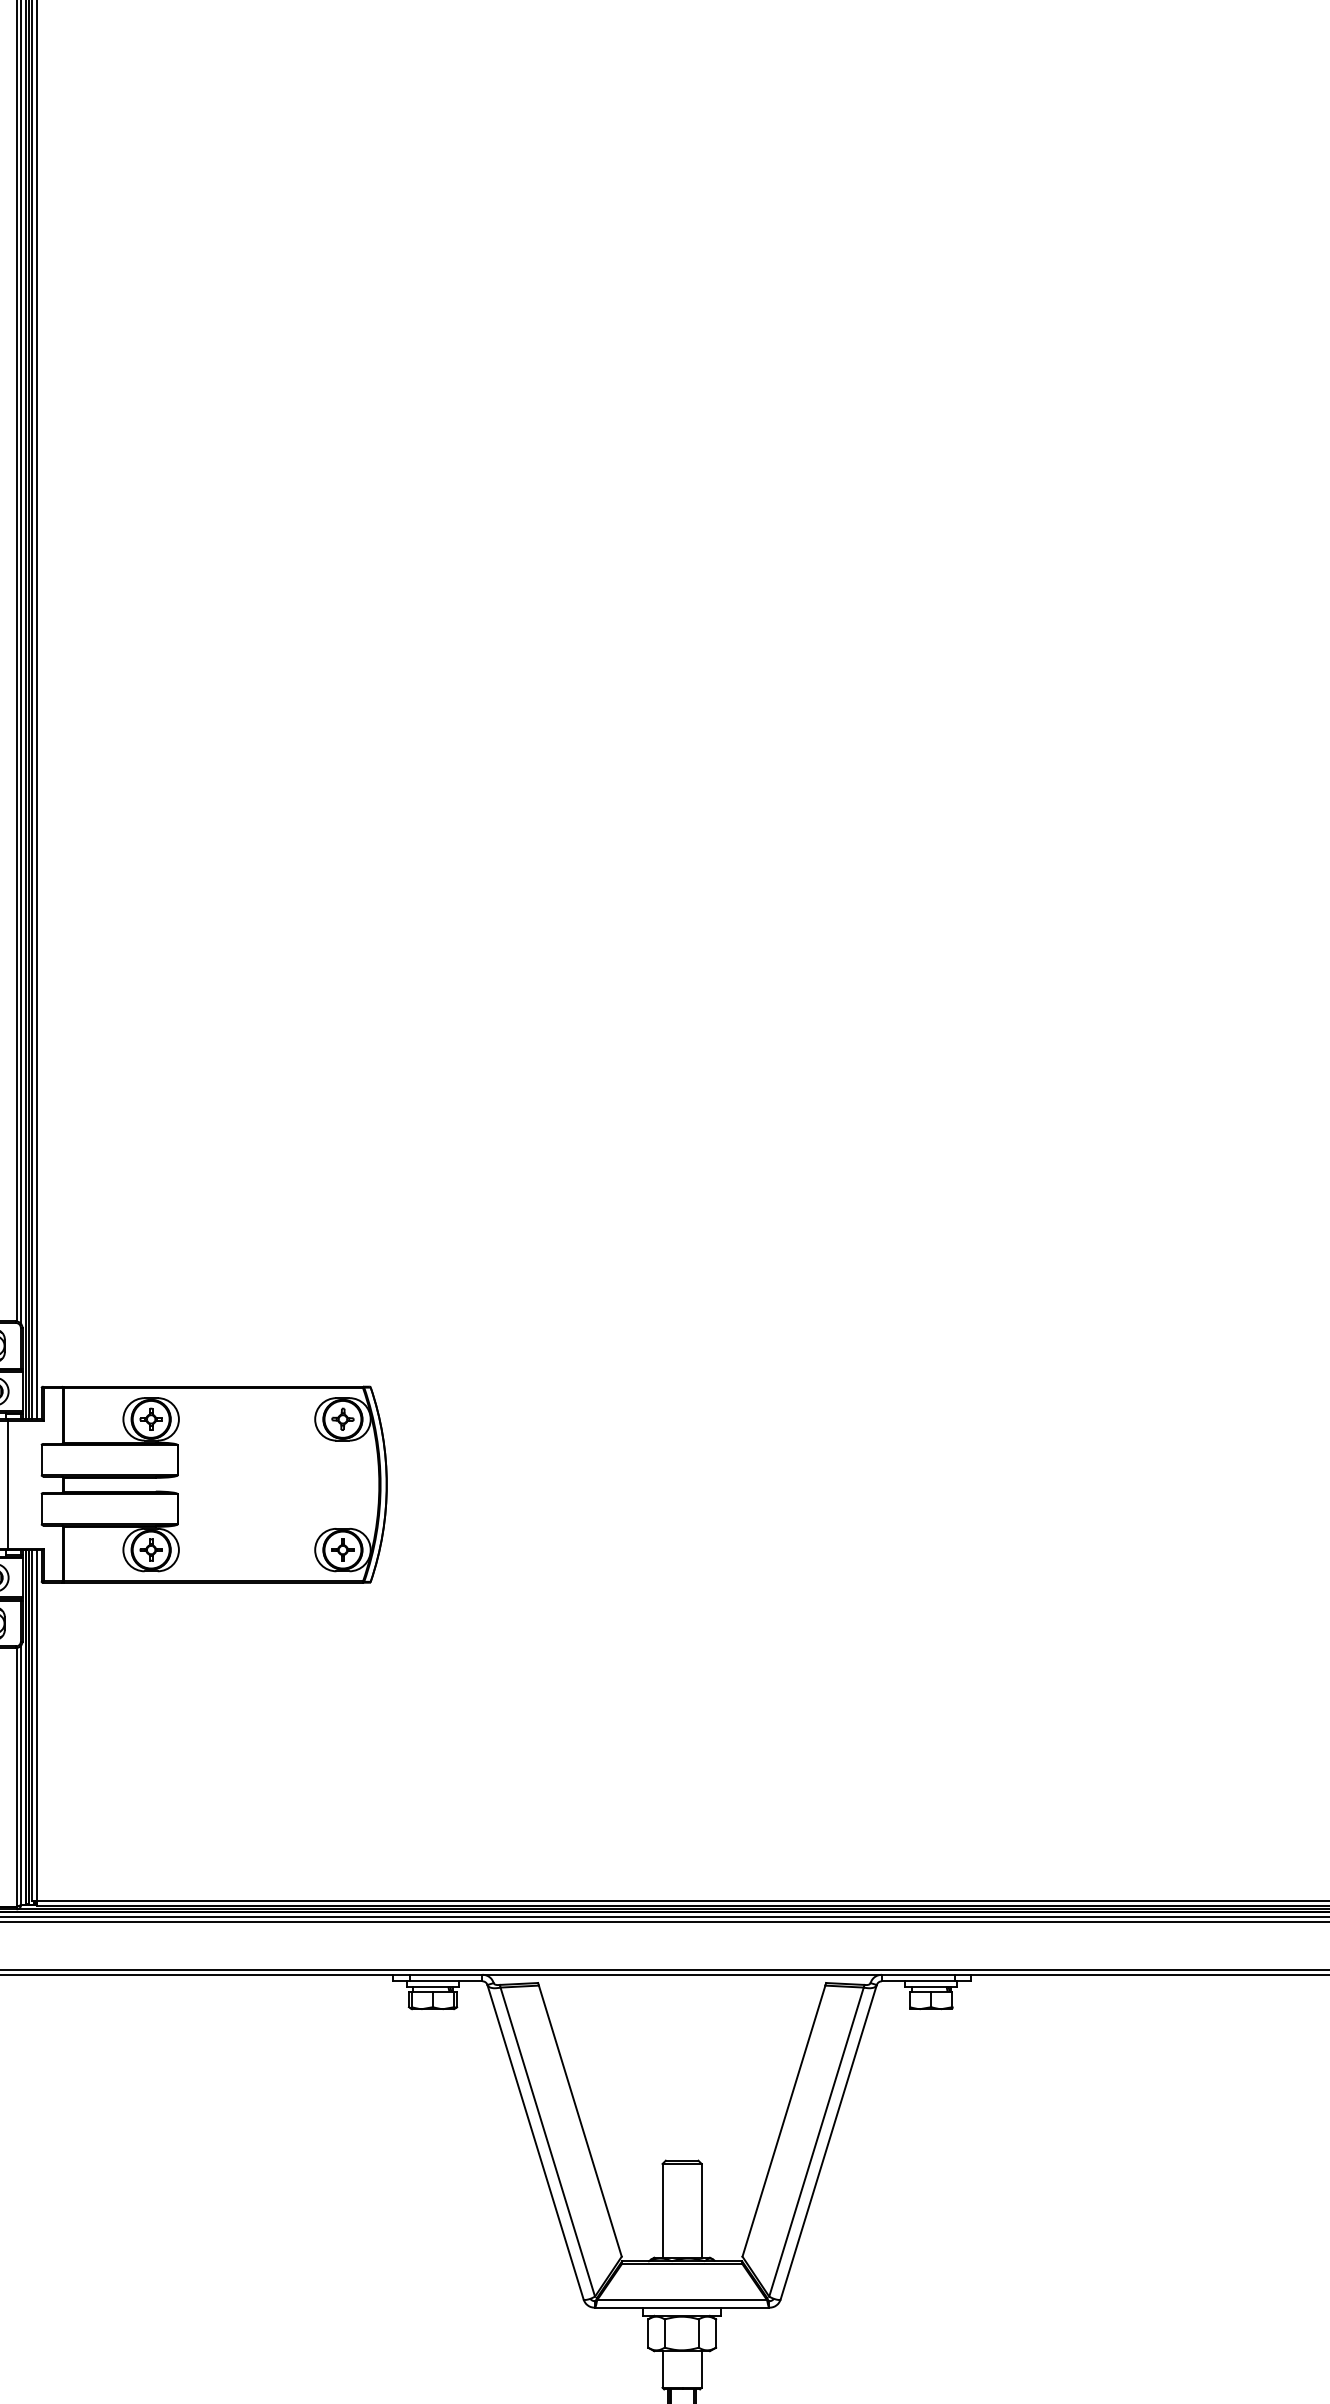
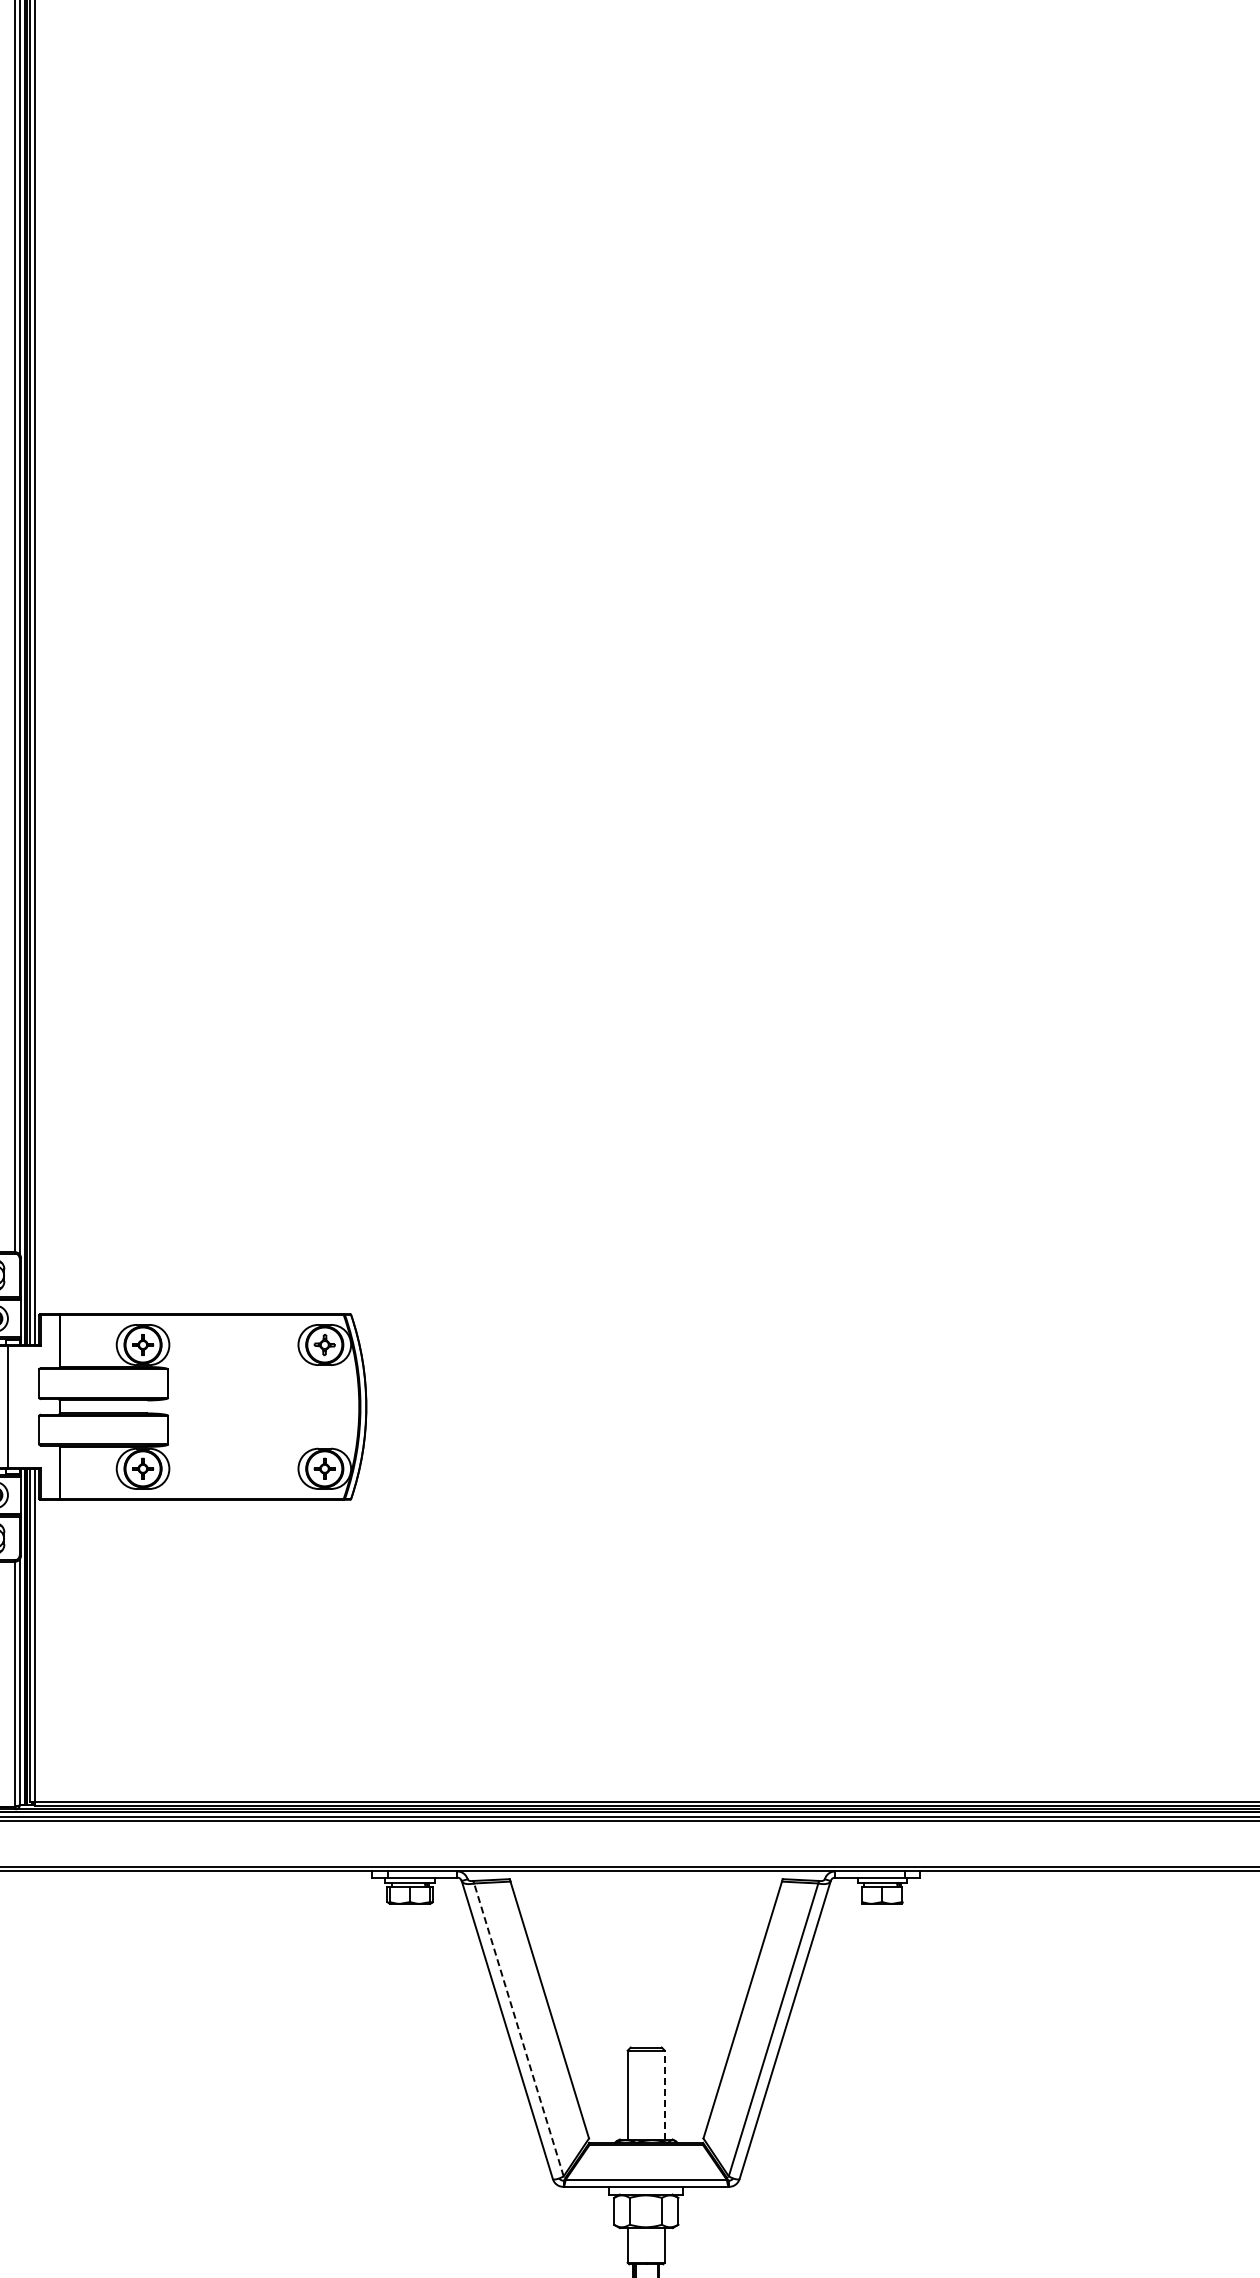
line: (547, 2141) -> (518, 2029), solid -> dashed
line: (701, 2210) -> (664, 2094), solid -> dashed

